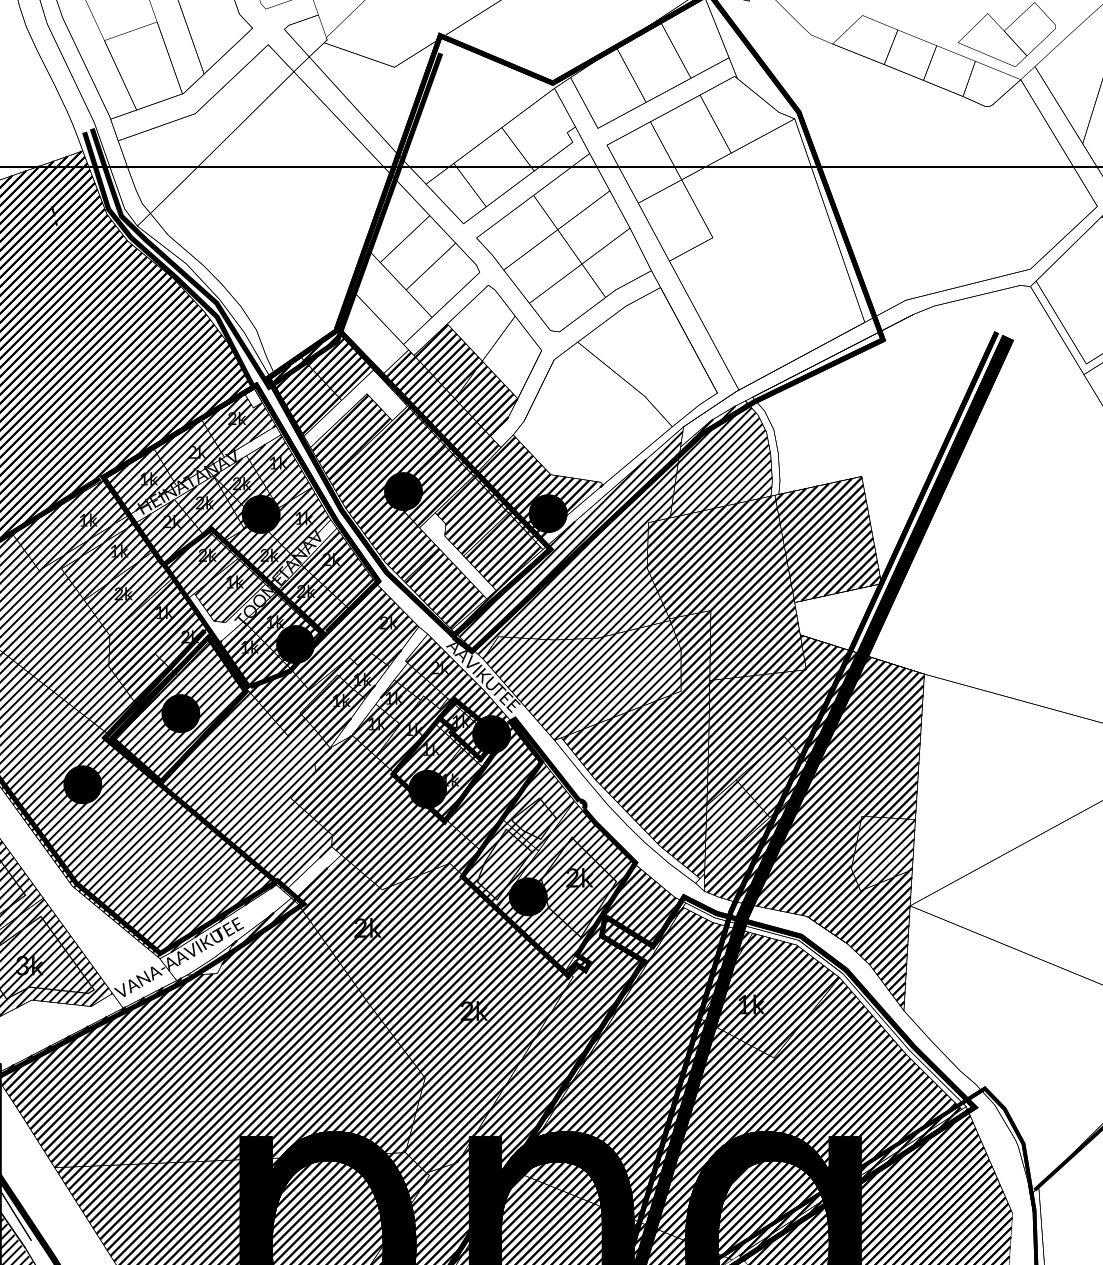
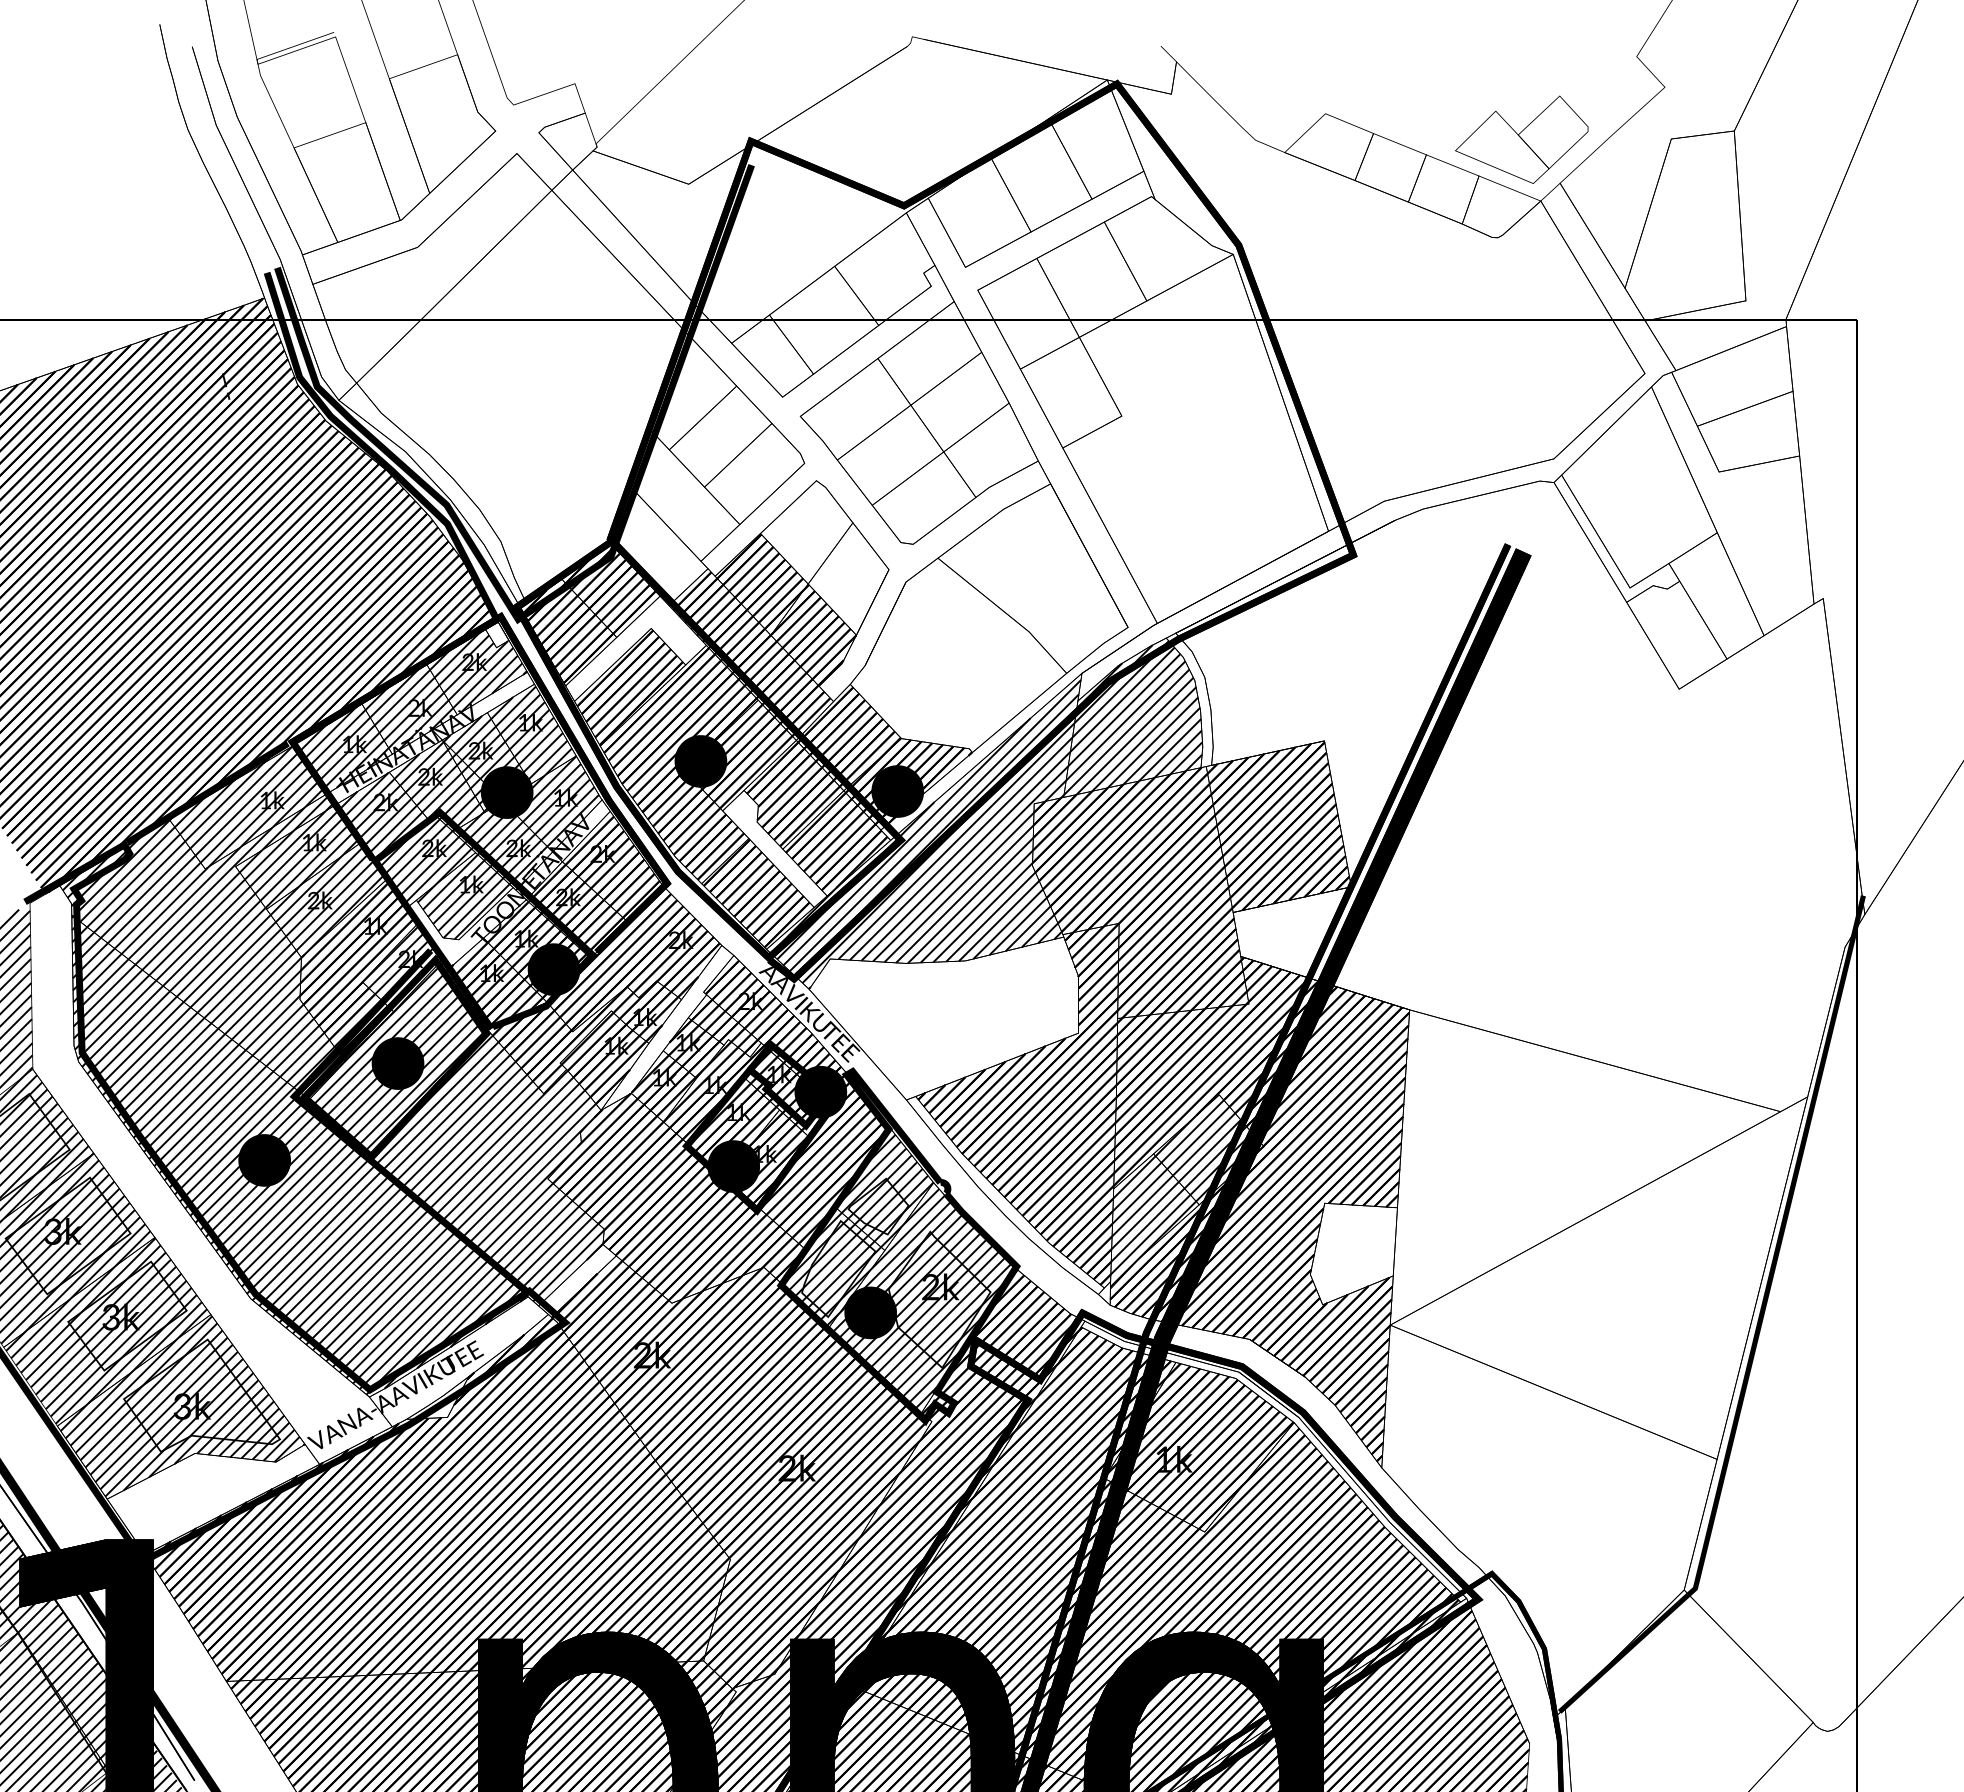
hatch: (582, 681) -> (944, 1019), removed
hatch: (883, 852) -> (1354, 1252), removed

